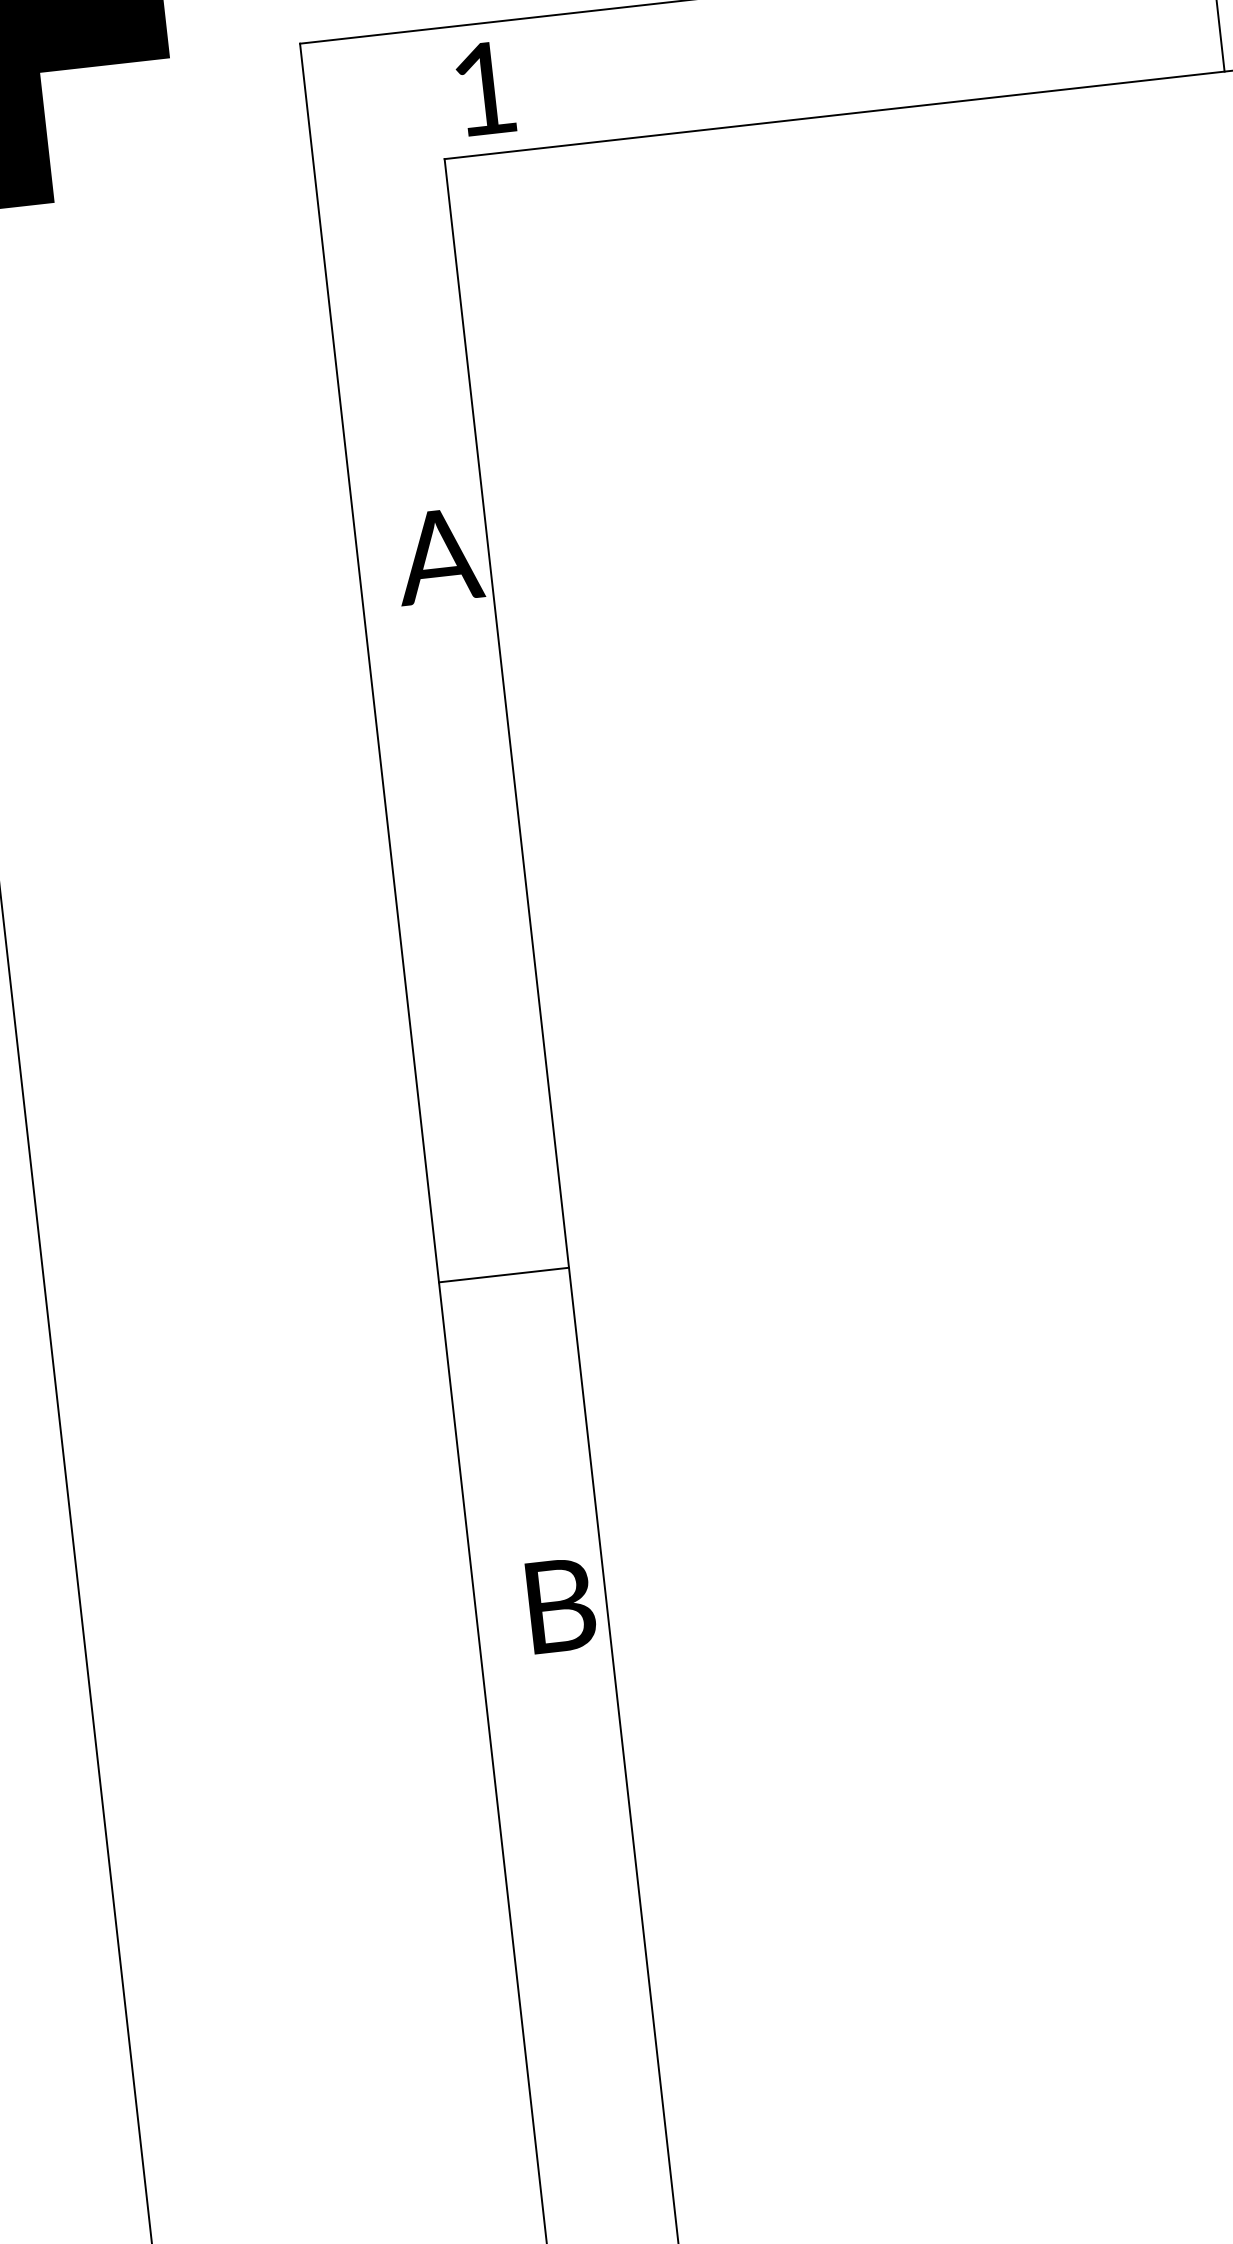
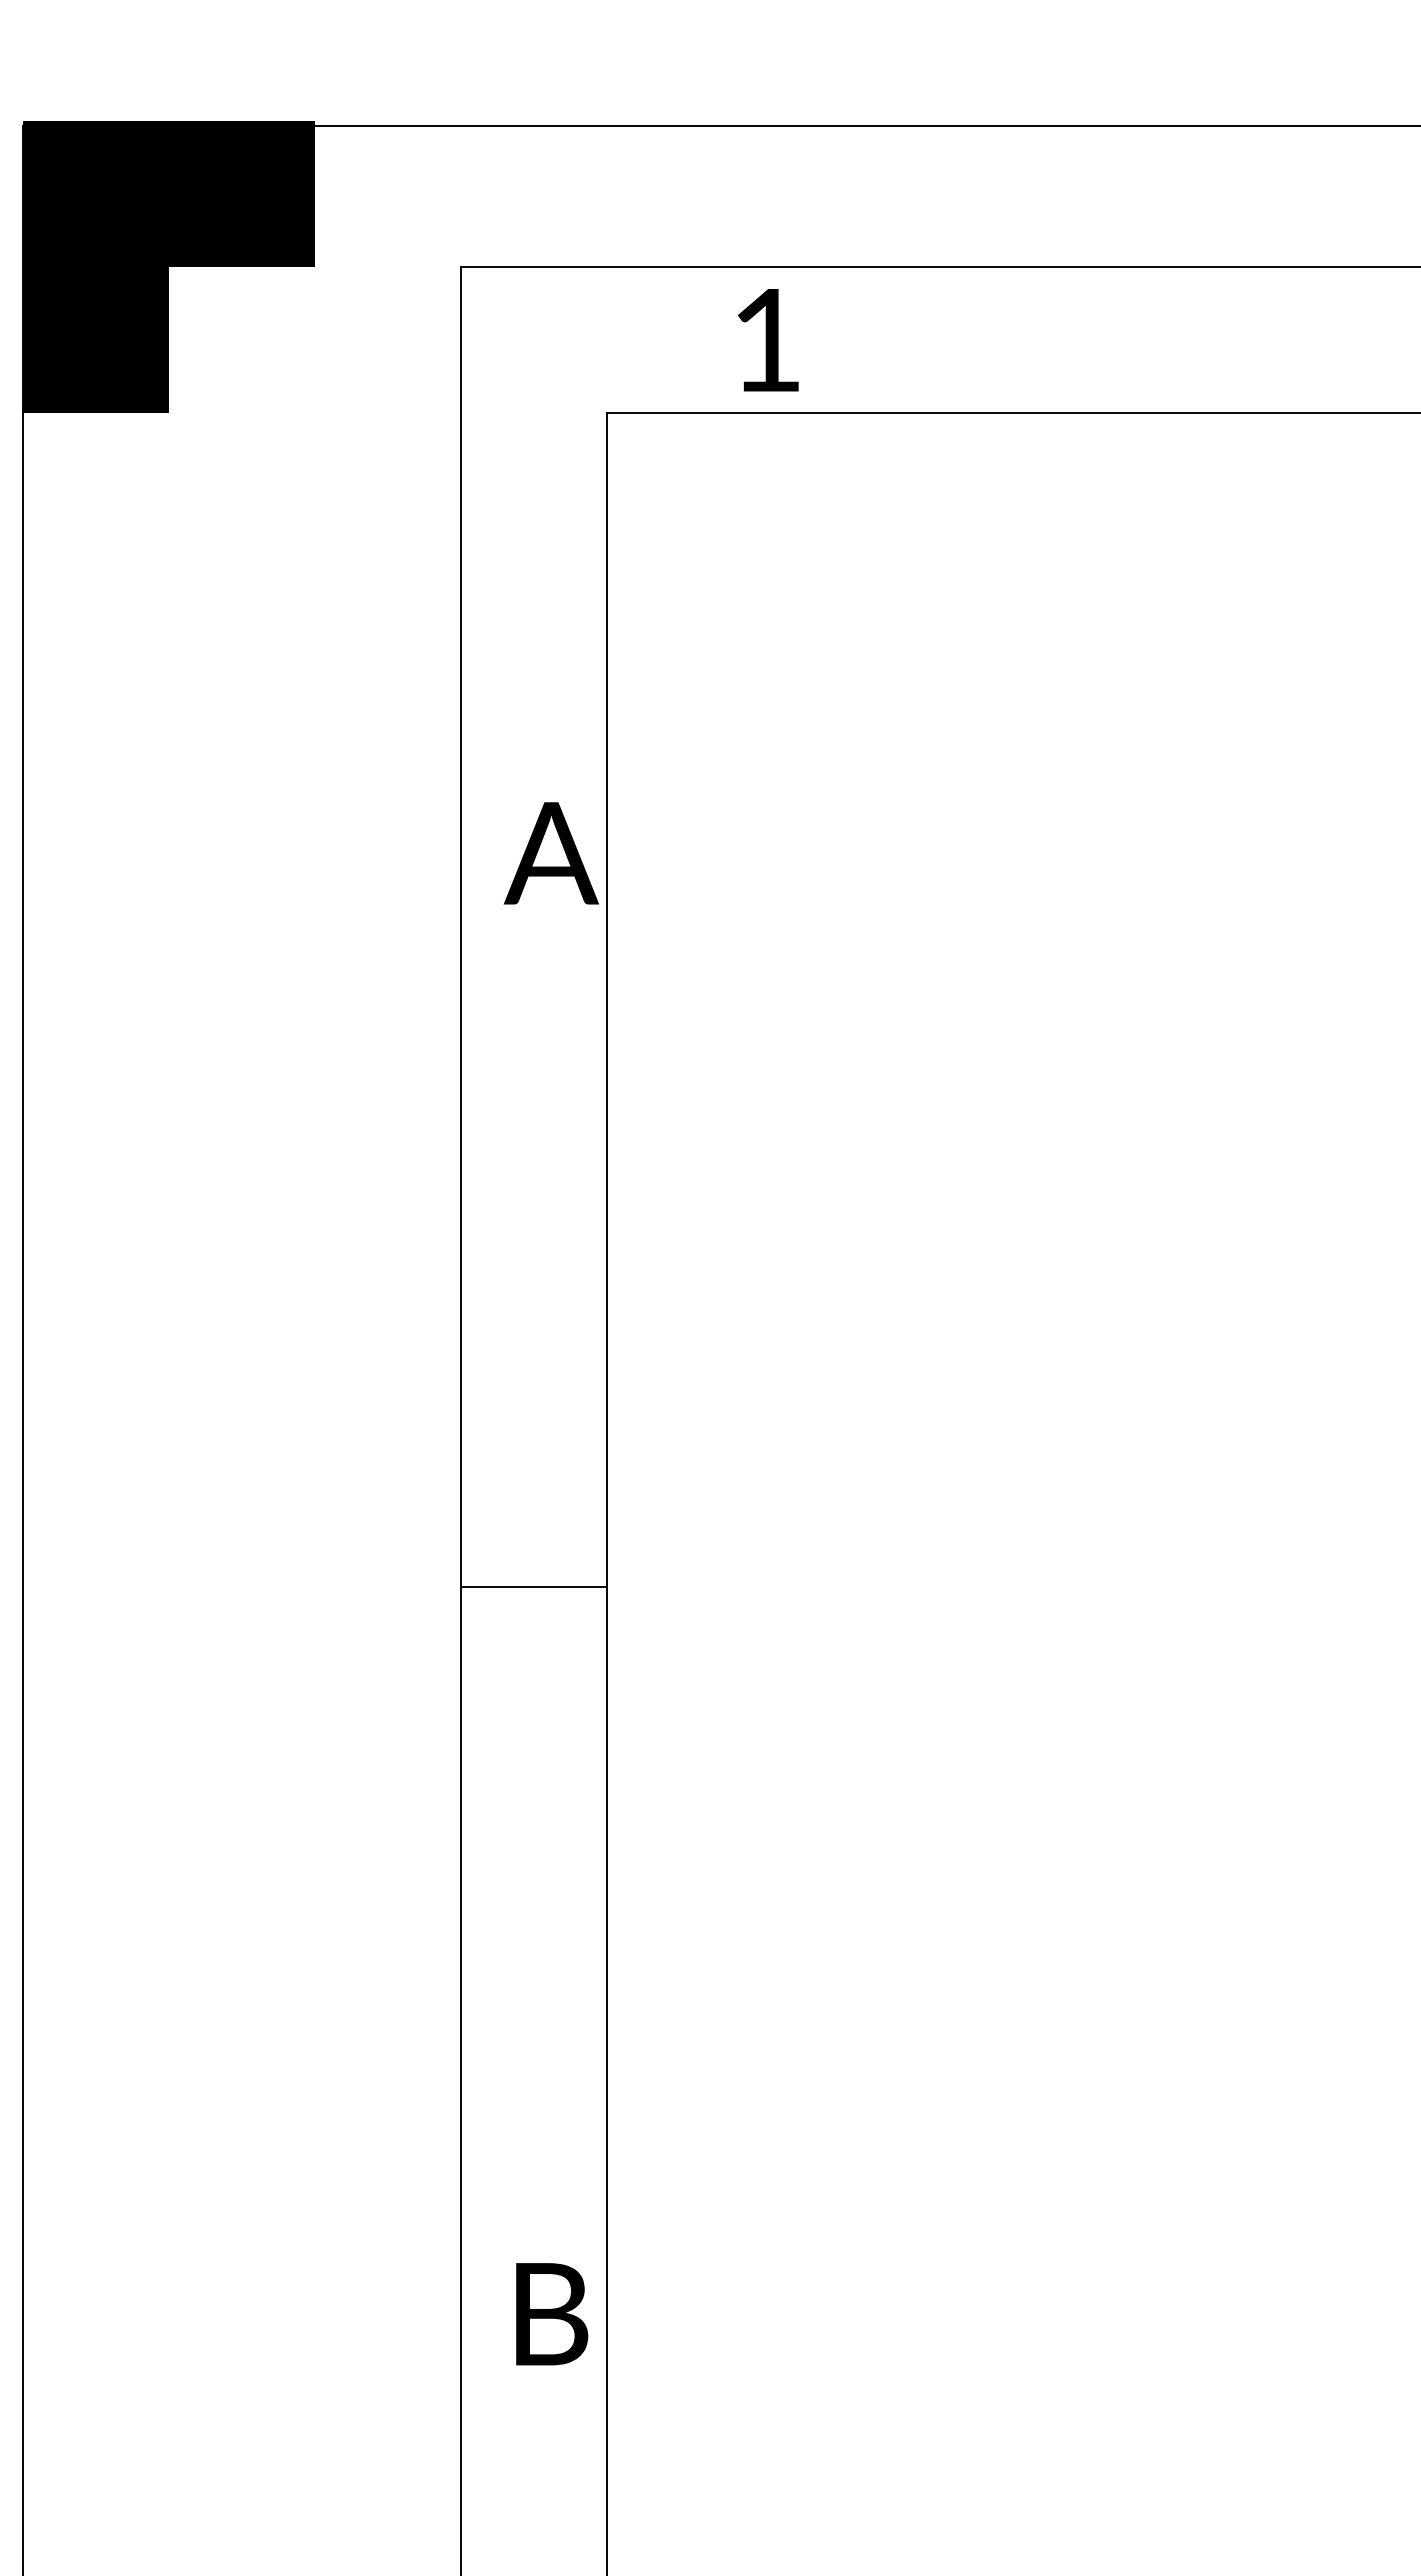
text: (485, 88) -> (768, 340), moved
line: (504, 1275) -> (534, 1587), moved
text: (561, 1605) -> (552, 2314), moved

